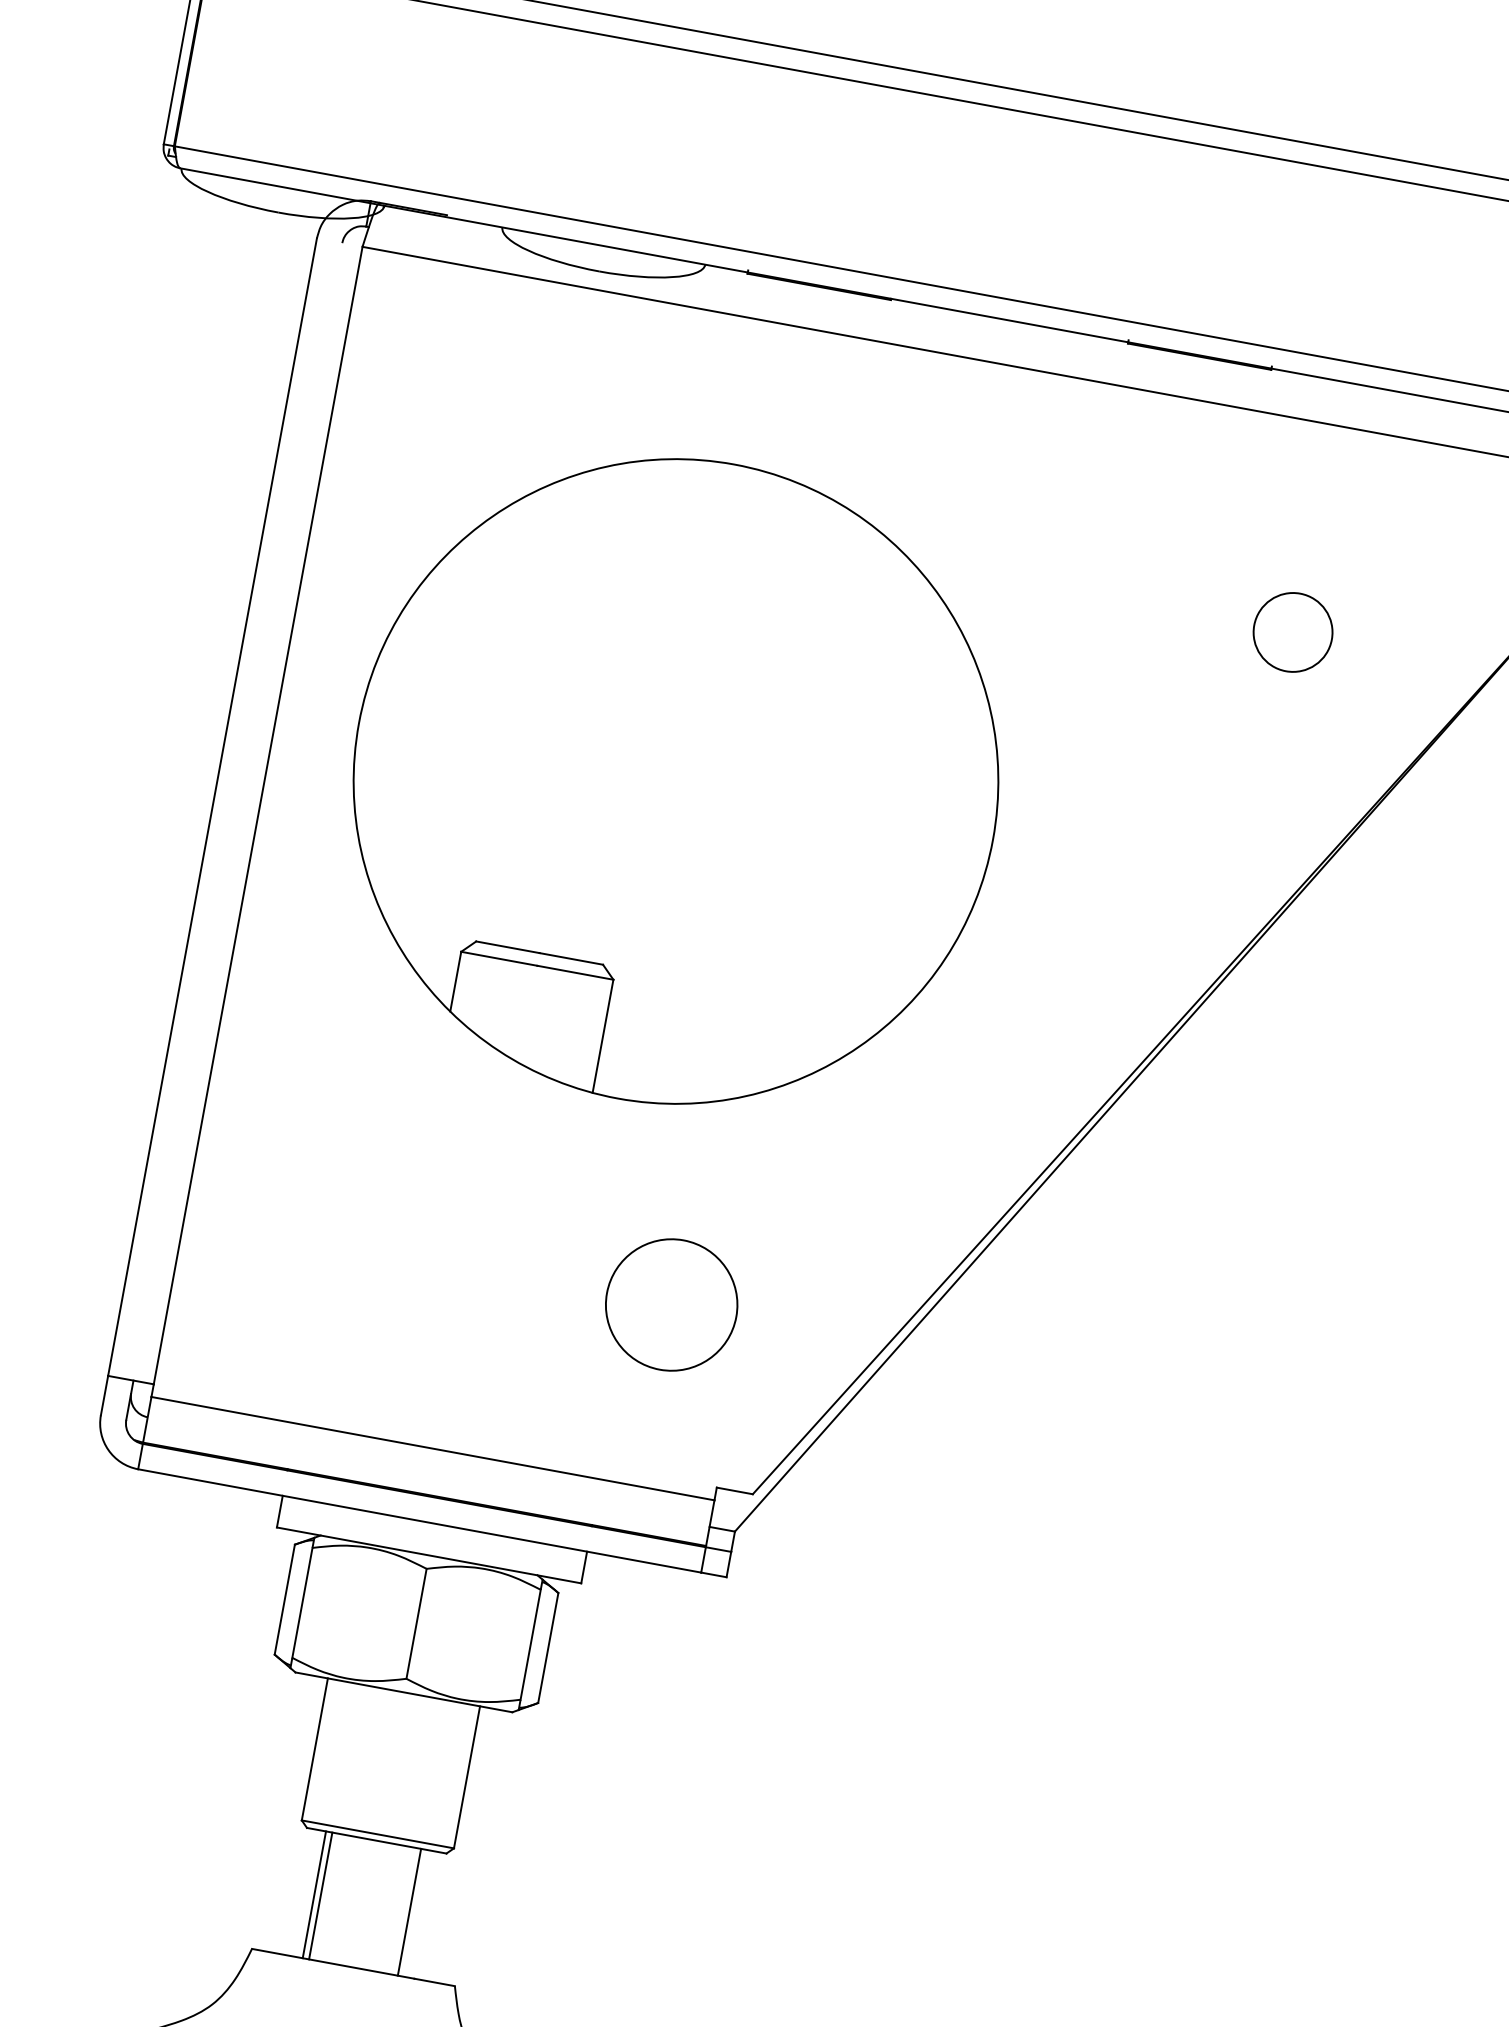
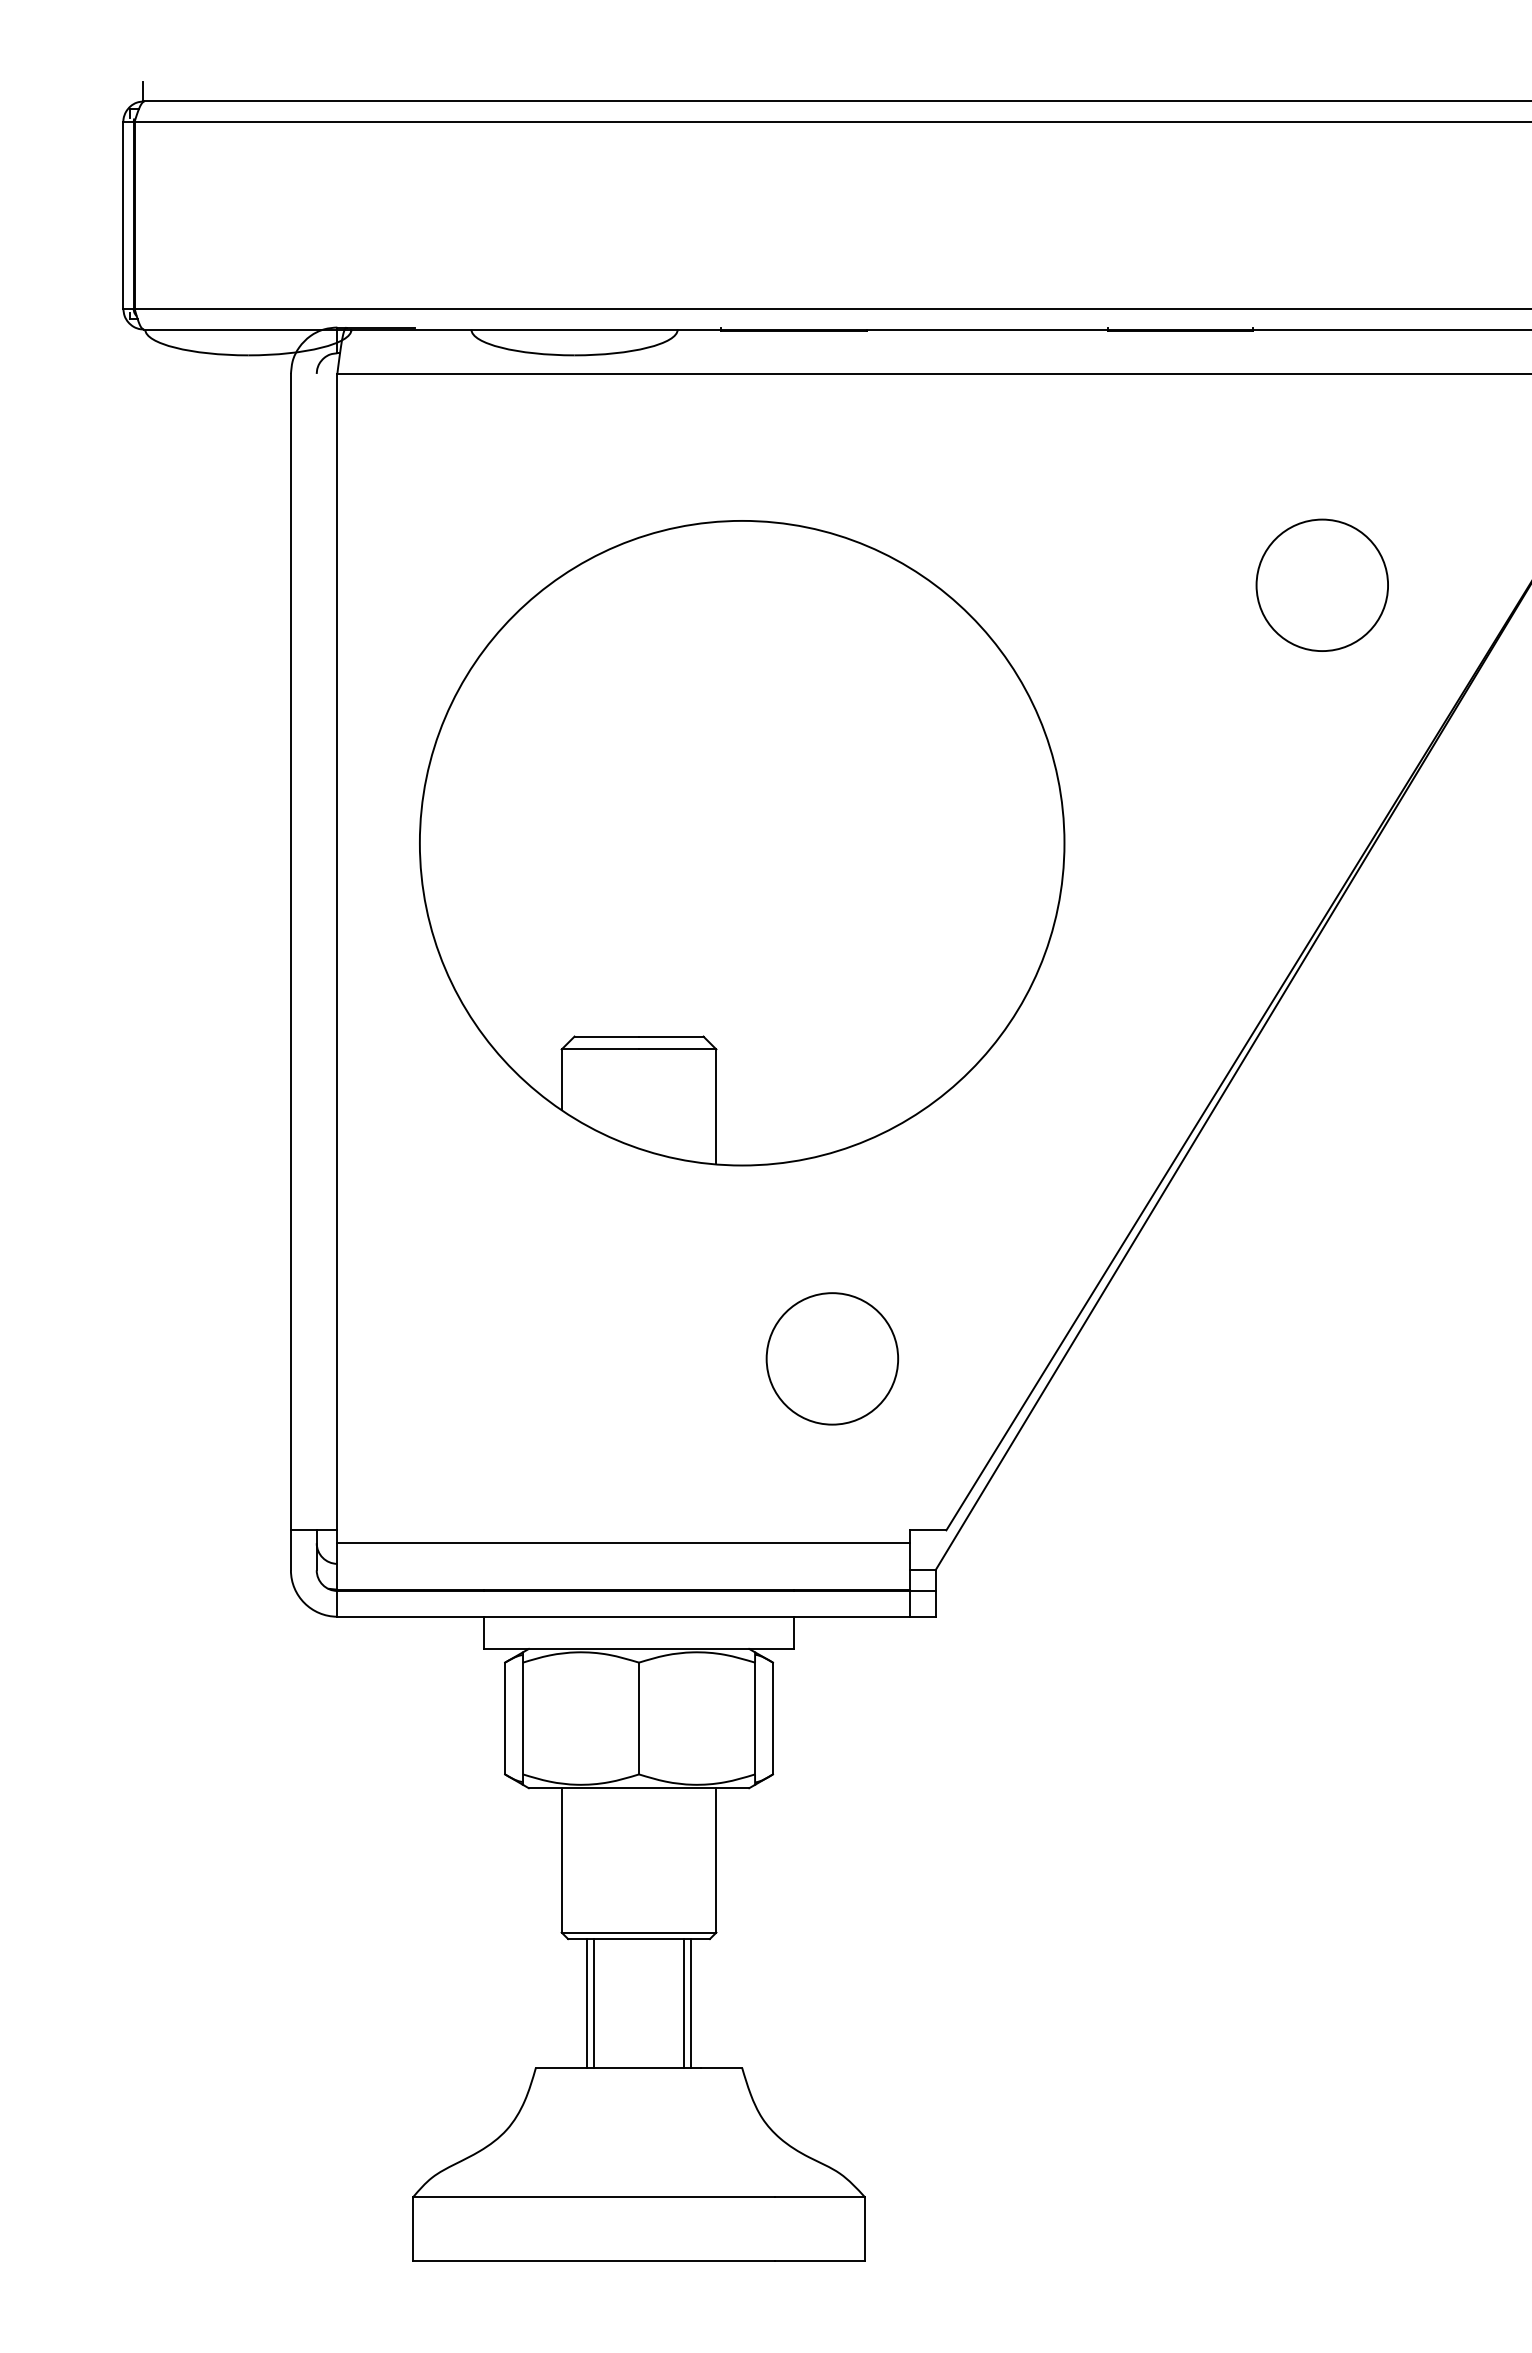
circle: (1292, 631) -> (1321, 584), size x1.67
line: (415, 1913) -> (690, 2003), added

